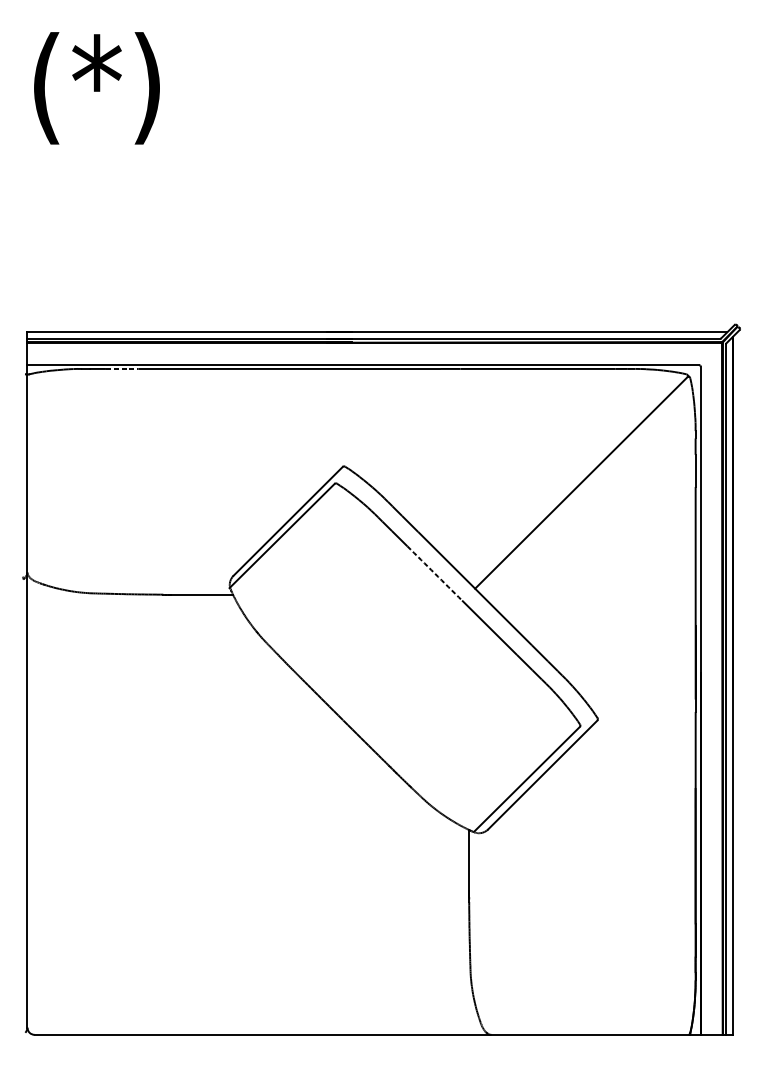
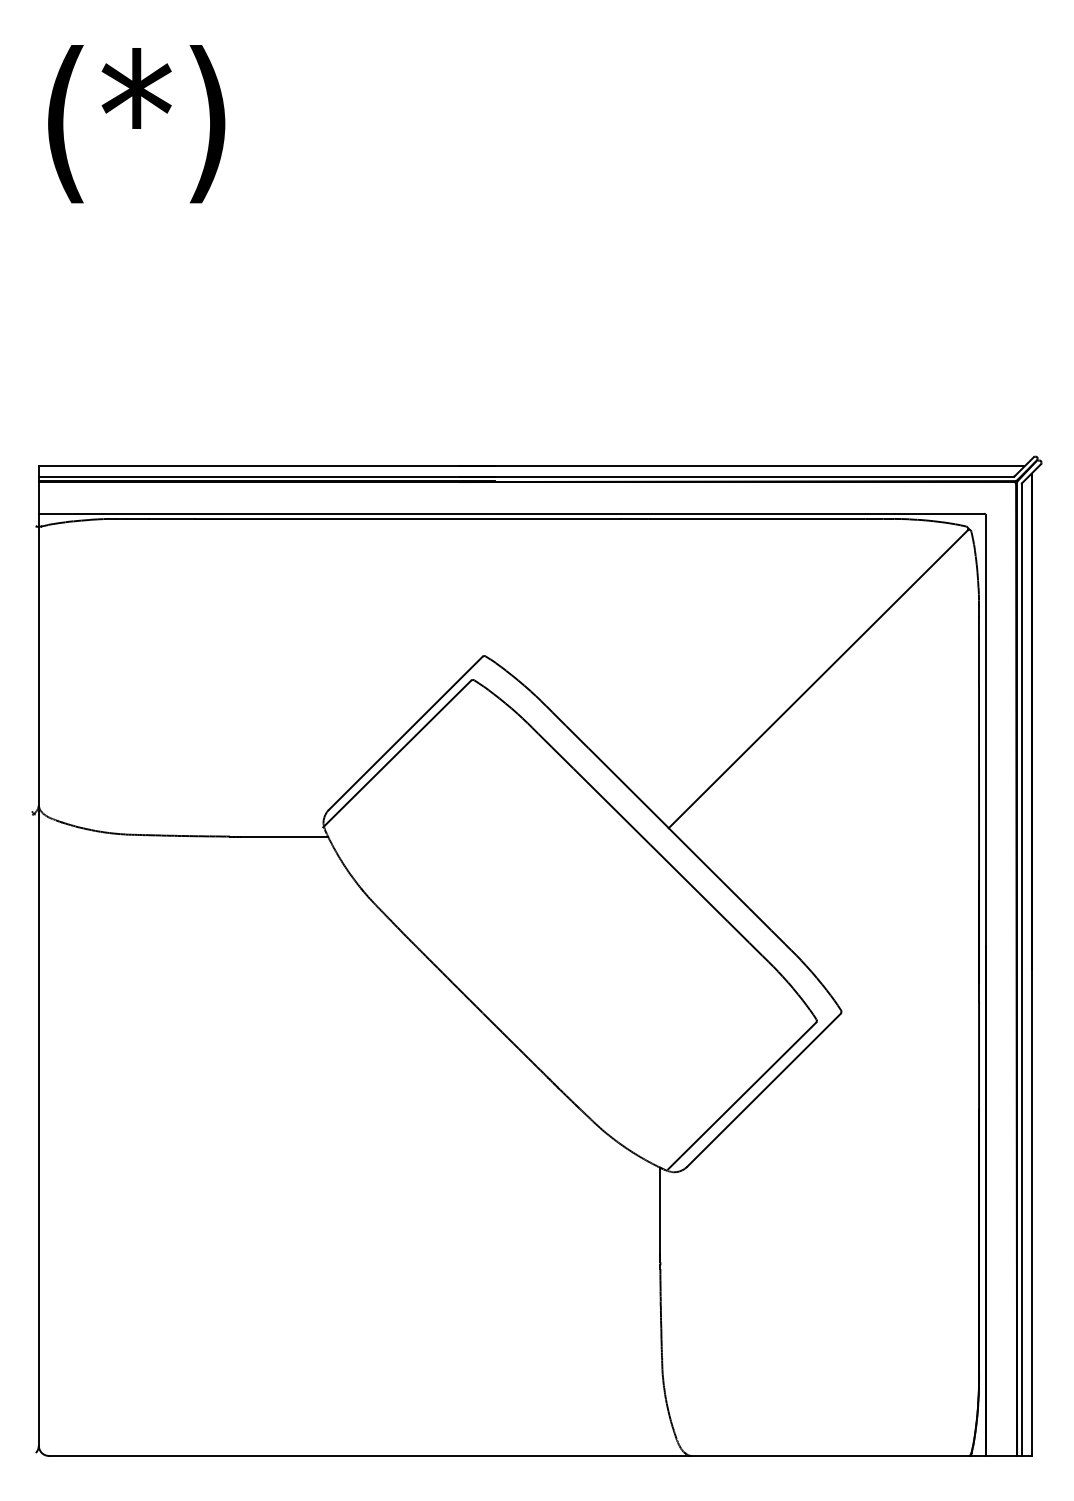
line: (122, 369) -> (172, 519), dashed -> solid
arc: (434, 573) -> (611, 806), dashed -> solid

